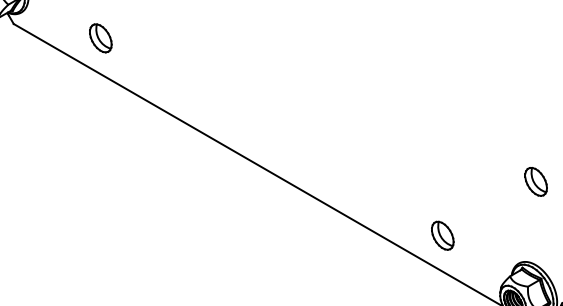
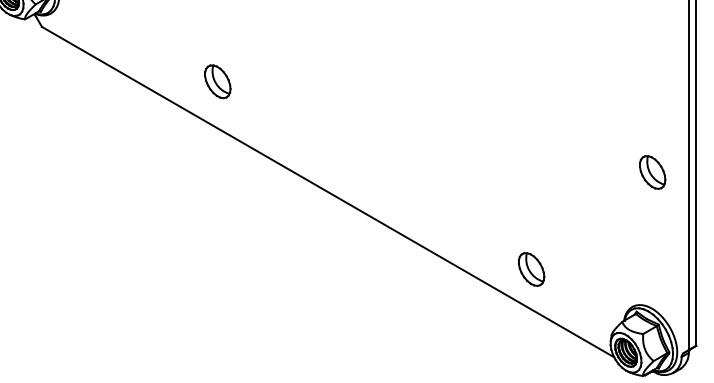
part: (100, 38) -> (217, 81), moved
part: (536, 181) -> (652, 172), moved
part: (442, 235) -> (531, 269), moved

